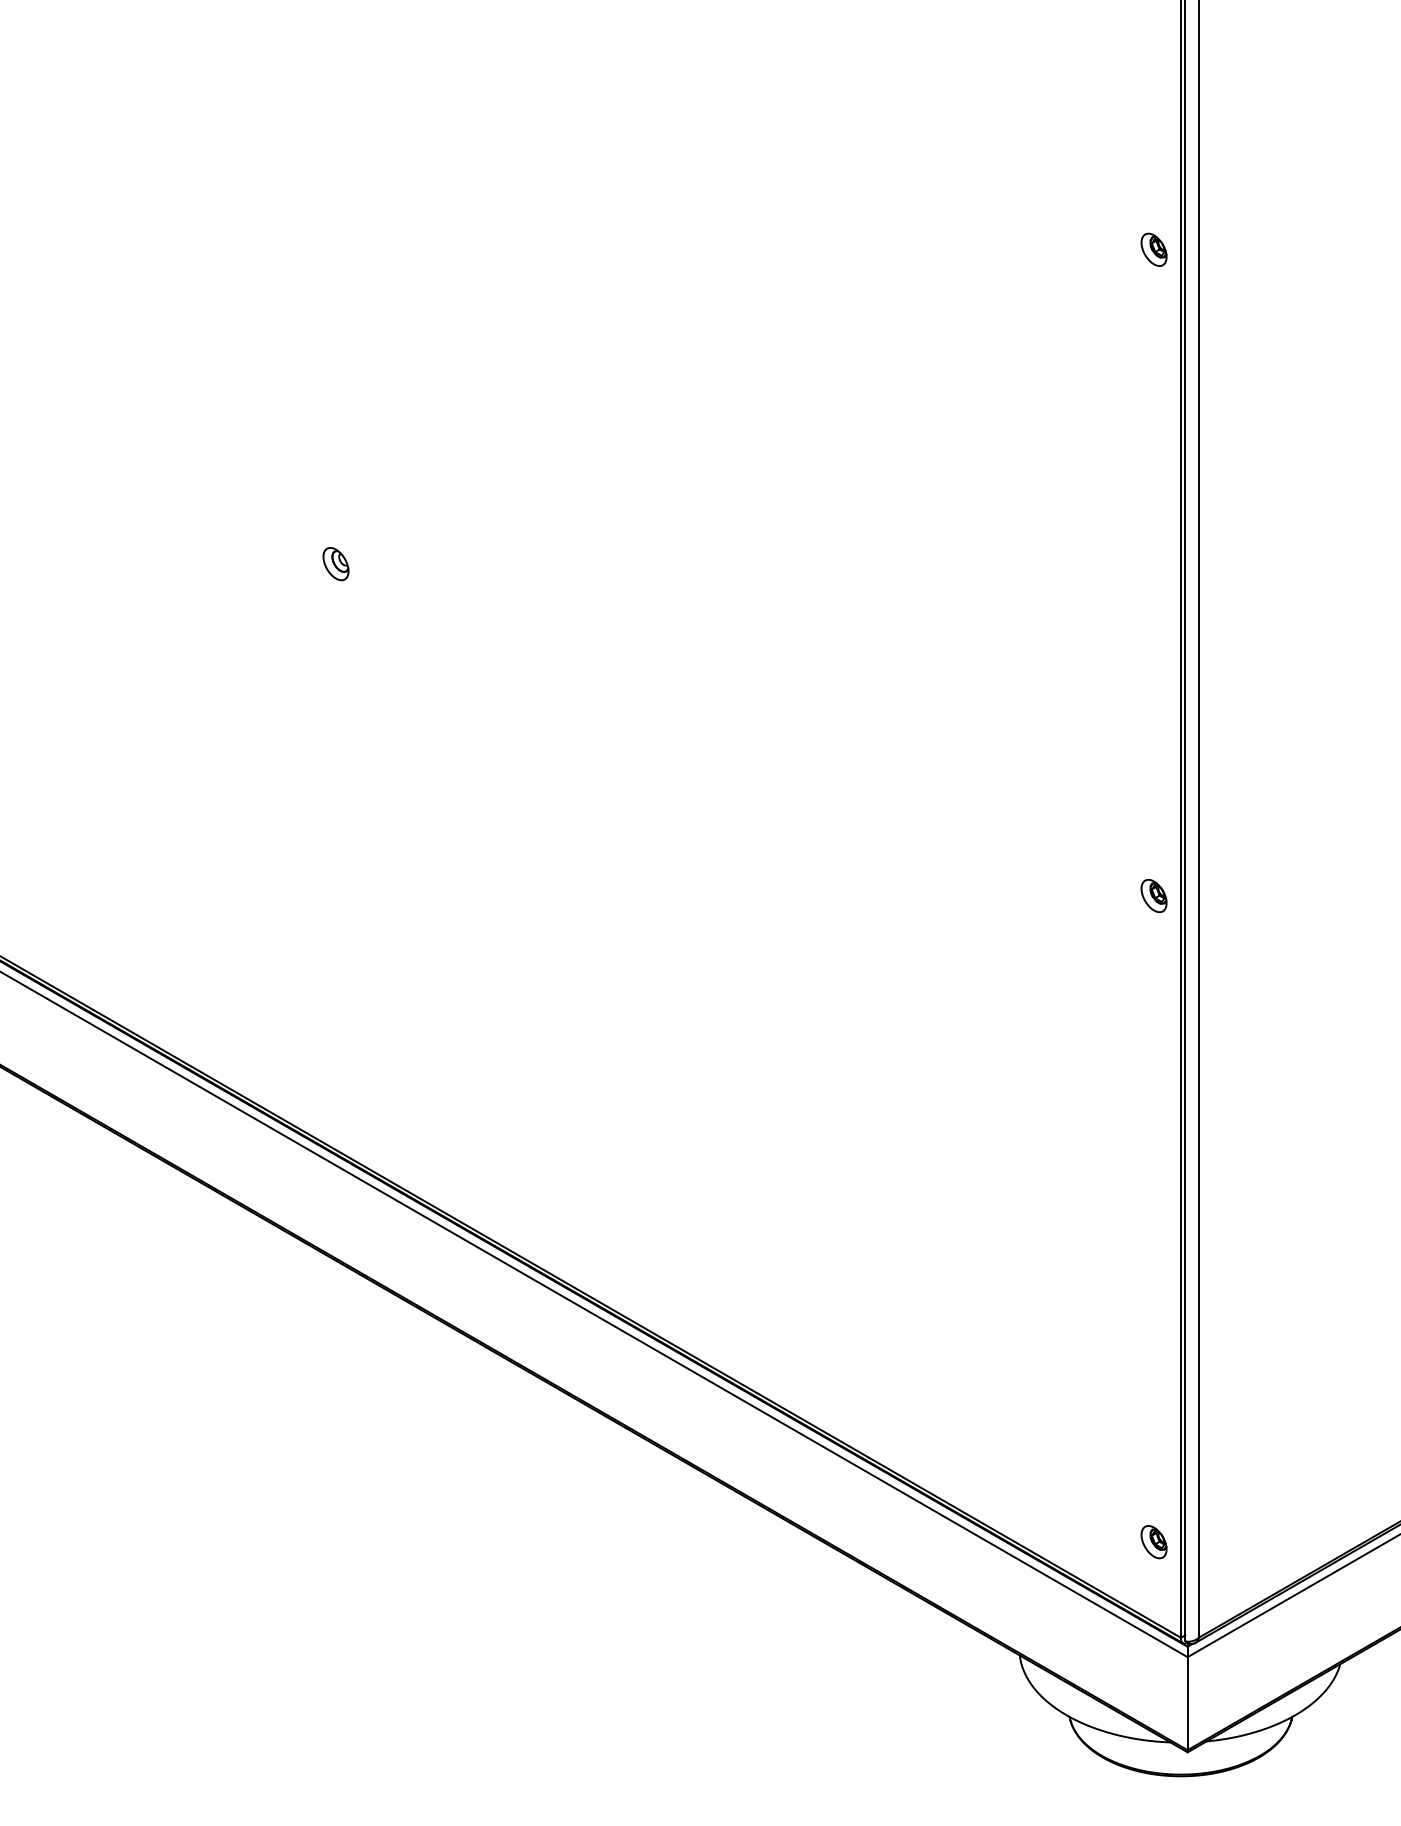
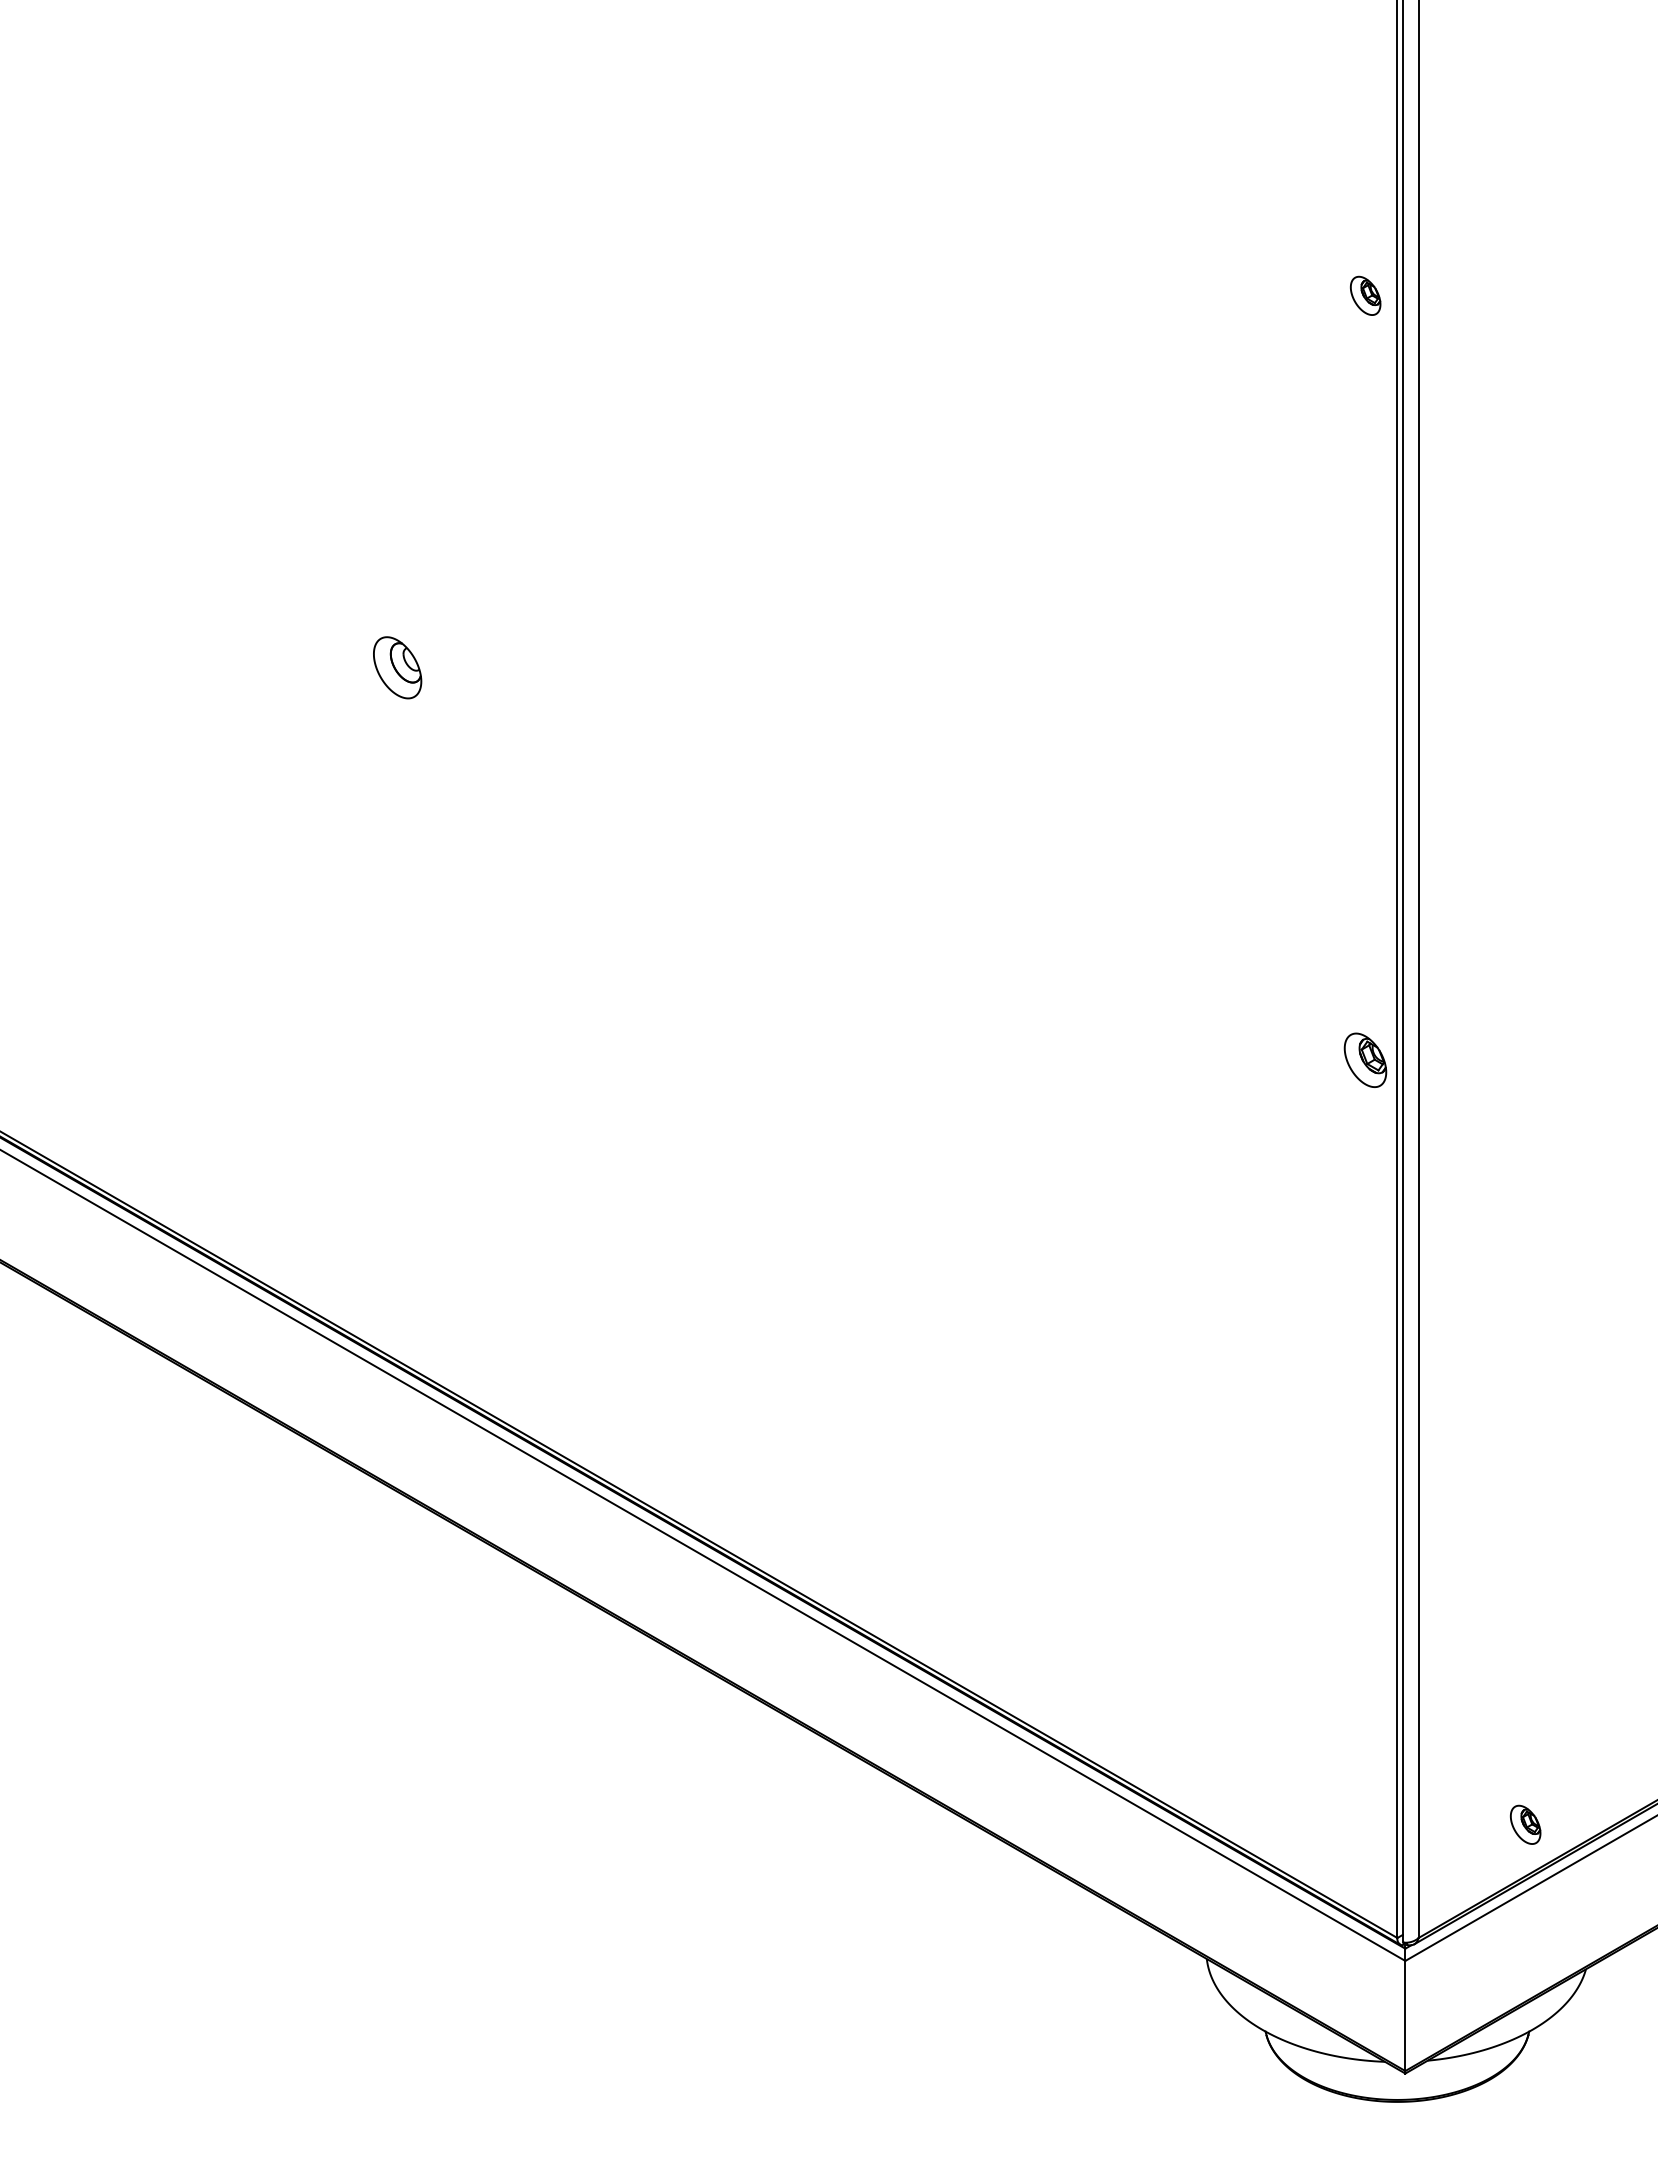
part: (335, 563) -> (397, 667), size x1.6
part: (1153, 896) -> (1365, 1060), size x1.4
part: (1153, 1541) -> (1525, 1824), moved

